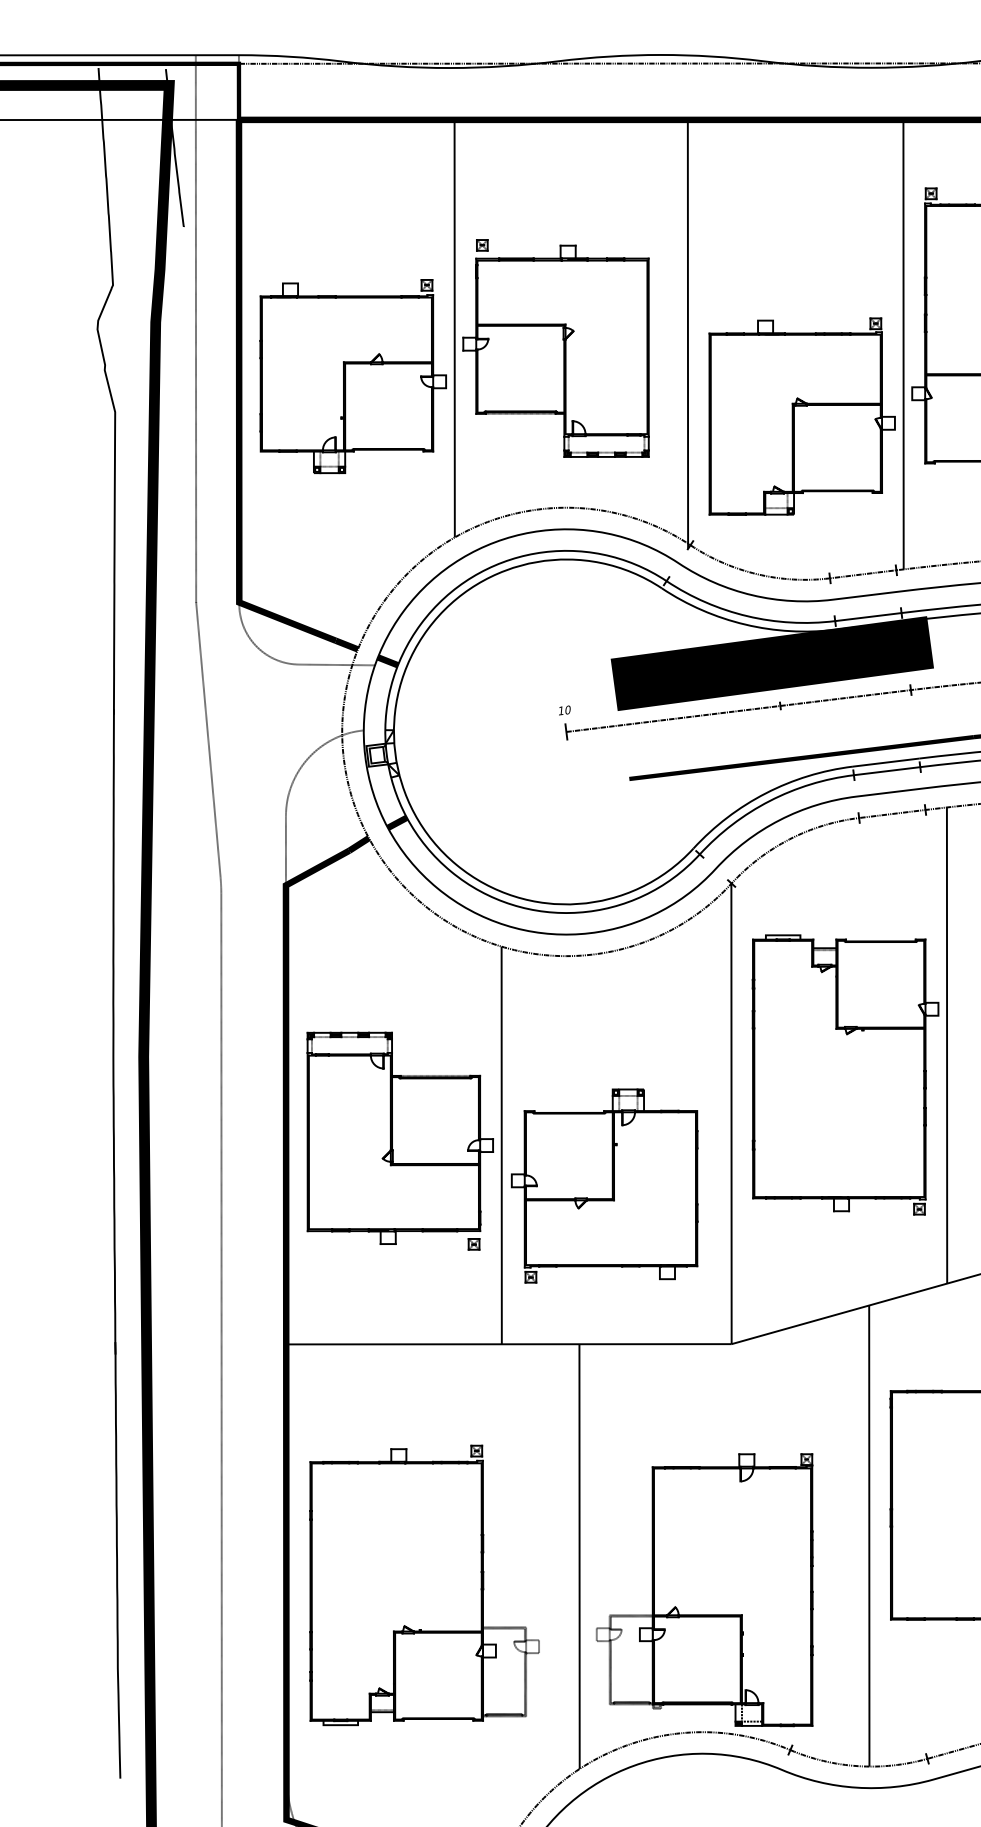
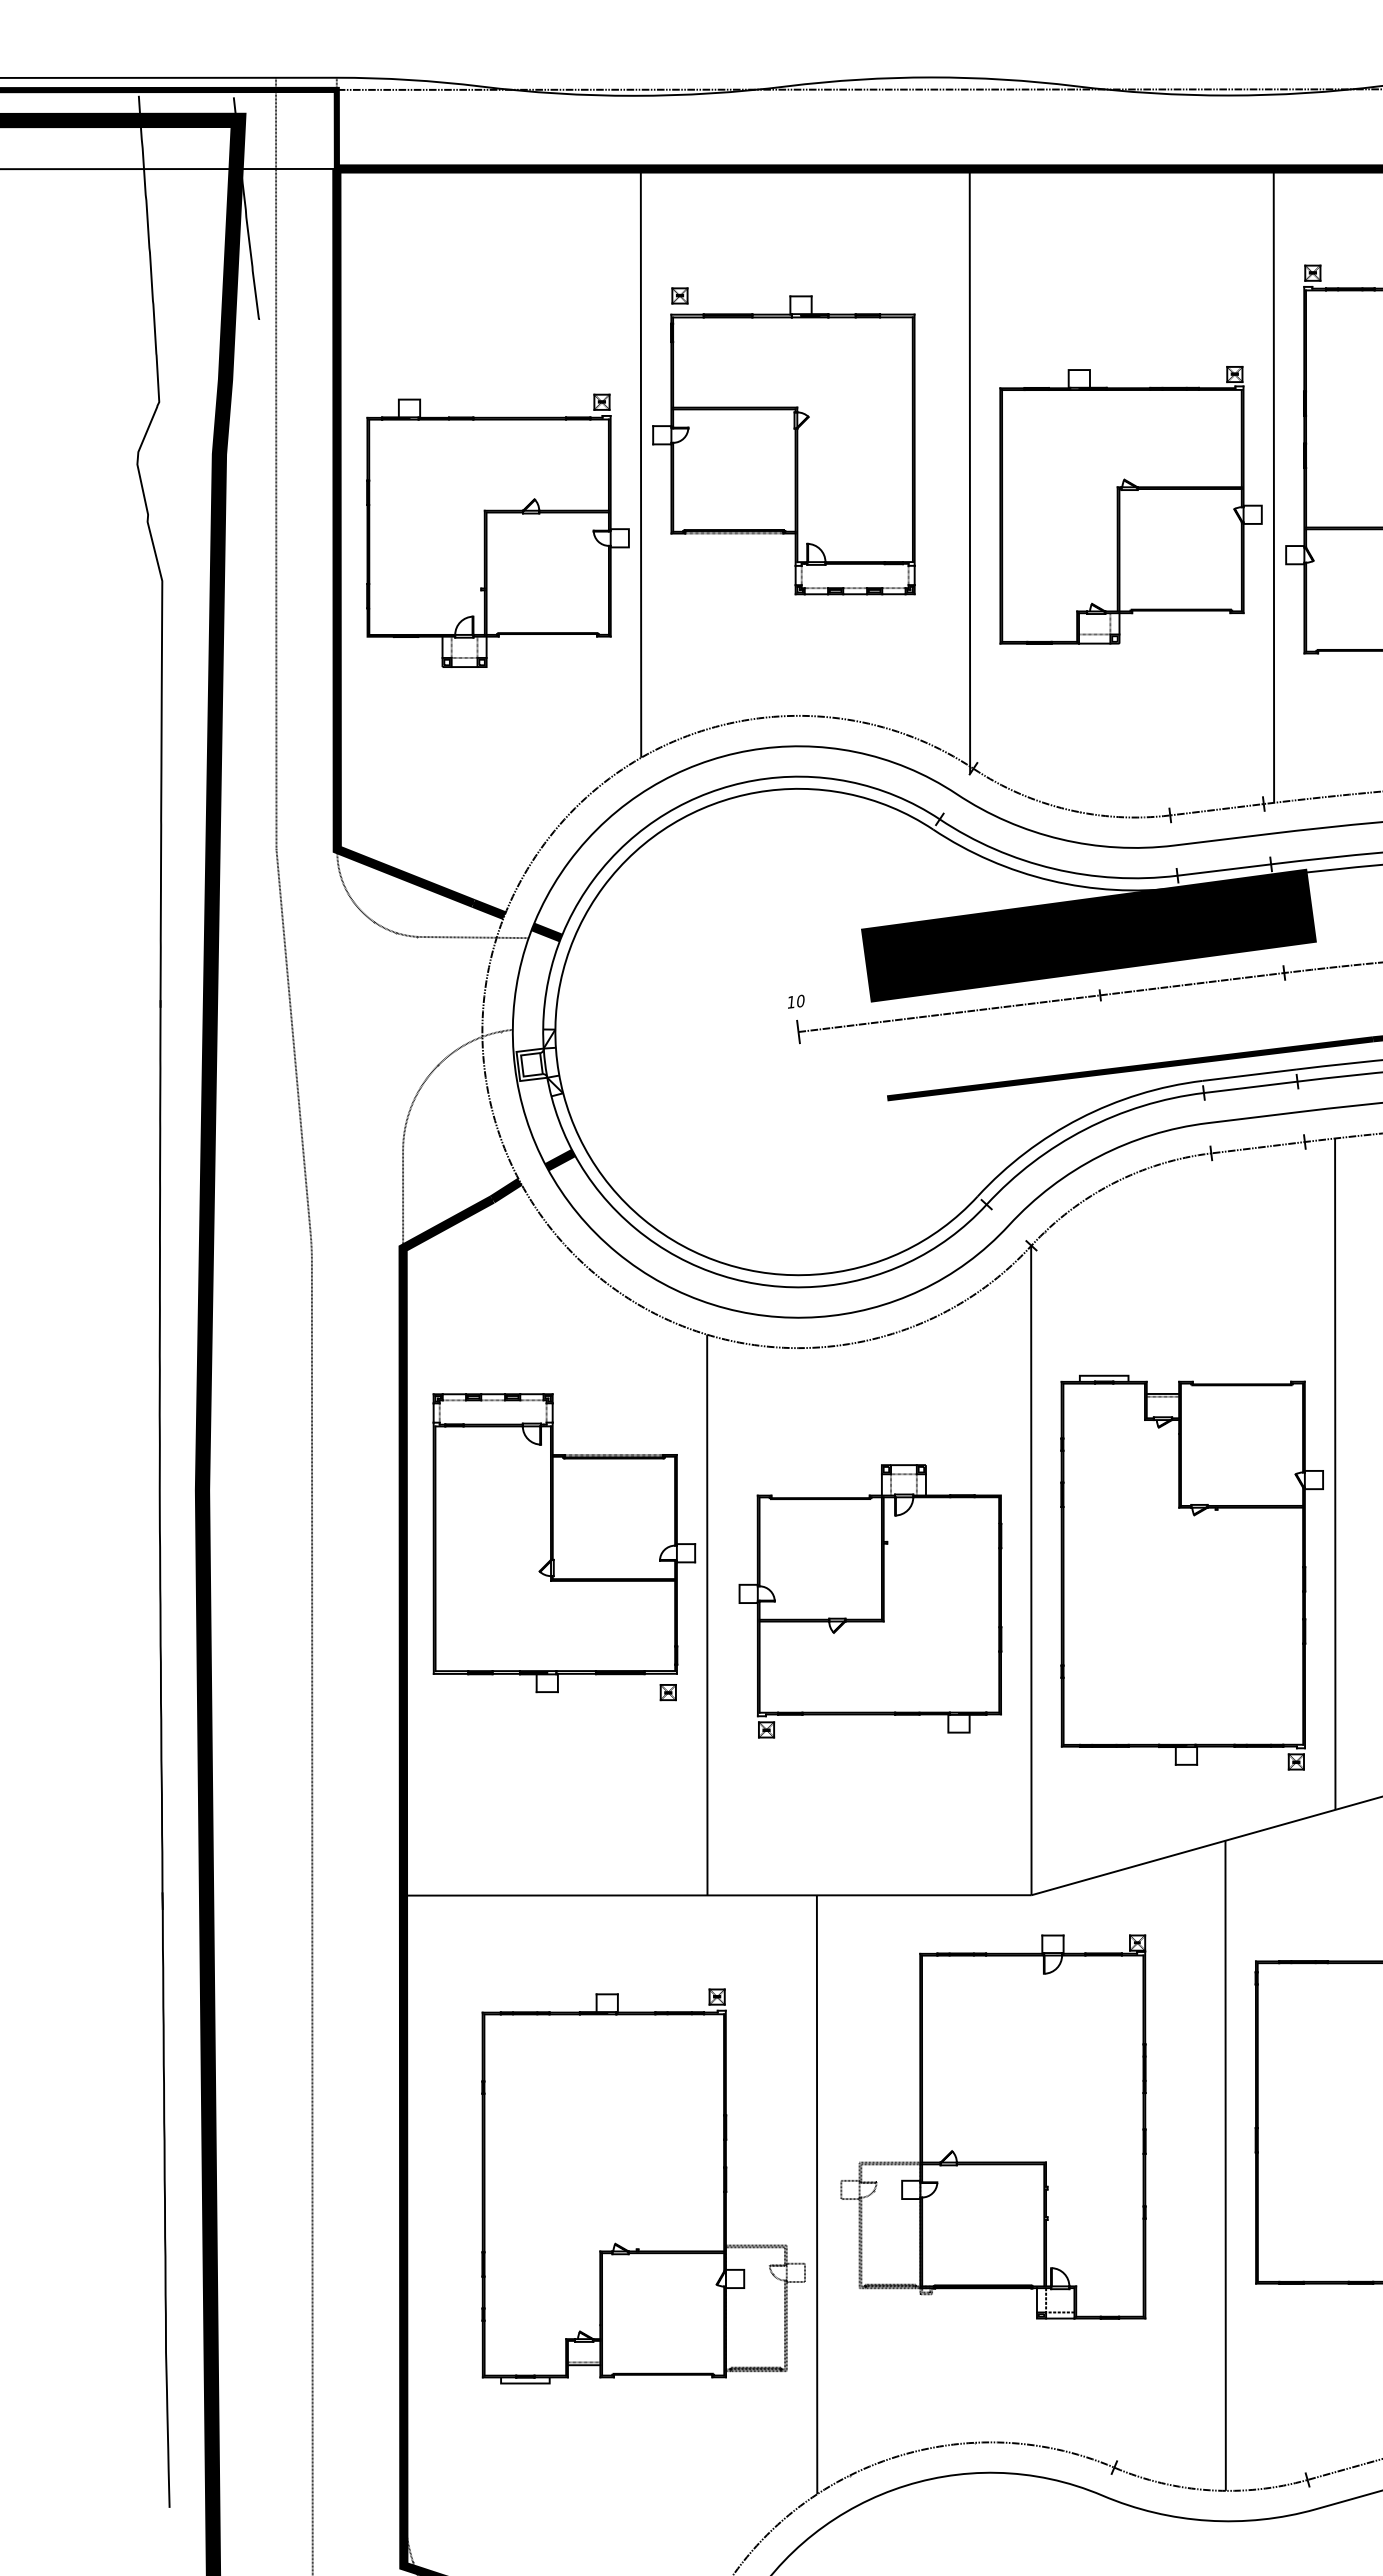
part: (555, 348) -> (783, 441), moved
part: (801, 416) -> (1130, 505), moved
part: (845, 1074) -> (1191, 1572), moved
part: (400, 1141) -> (564, 1547), moved
part: (604, 1186) -> (870, 1601), moved
part: (424, 1585) -> (643, 2186), moved
part: (704, 1589) -> (993, 2126), moved

